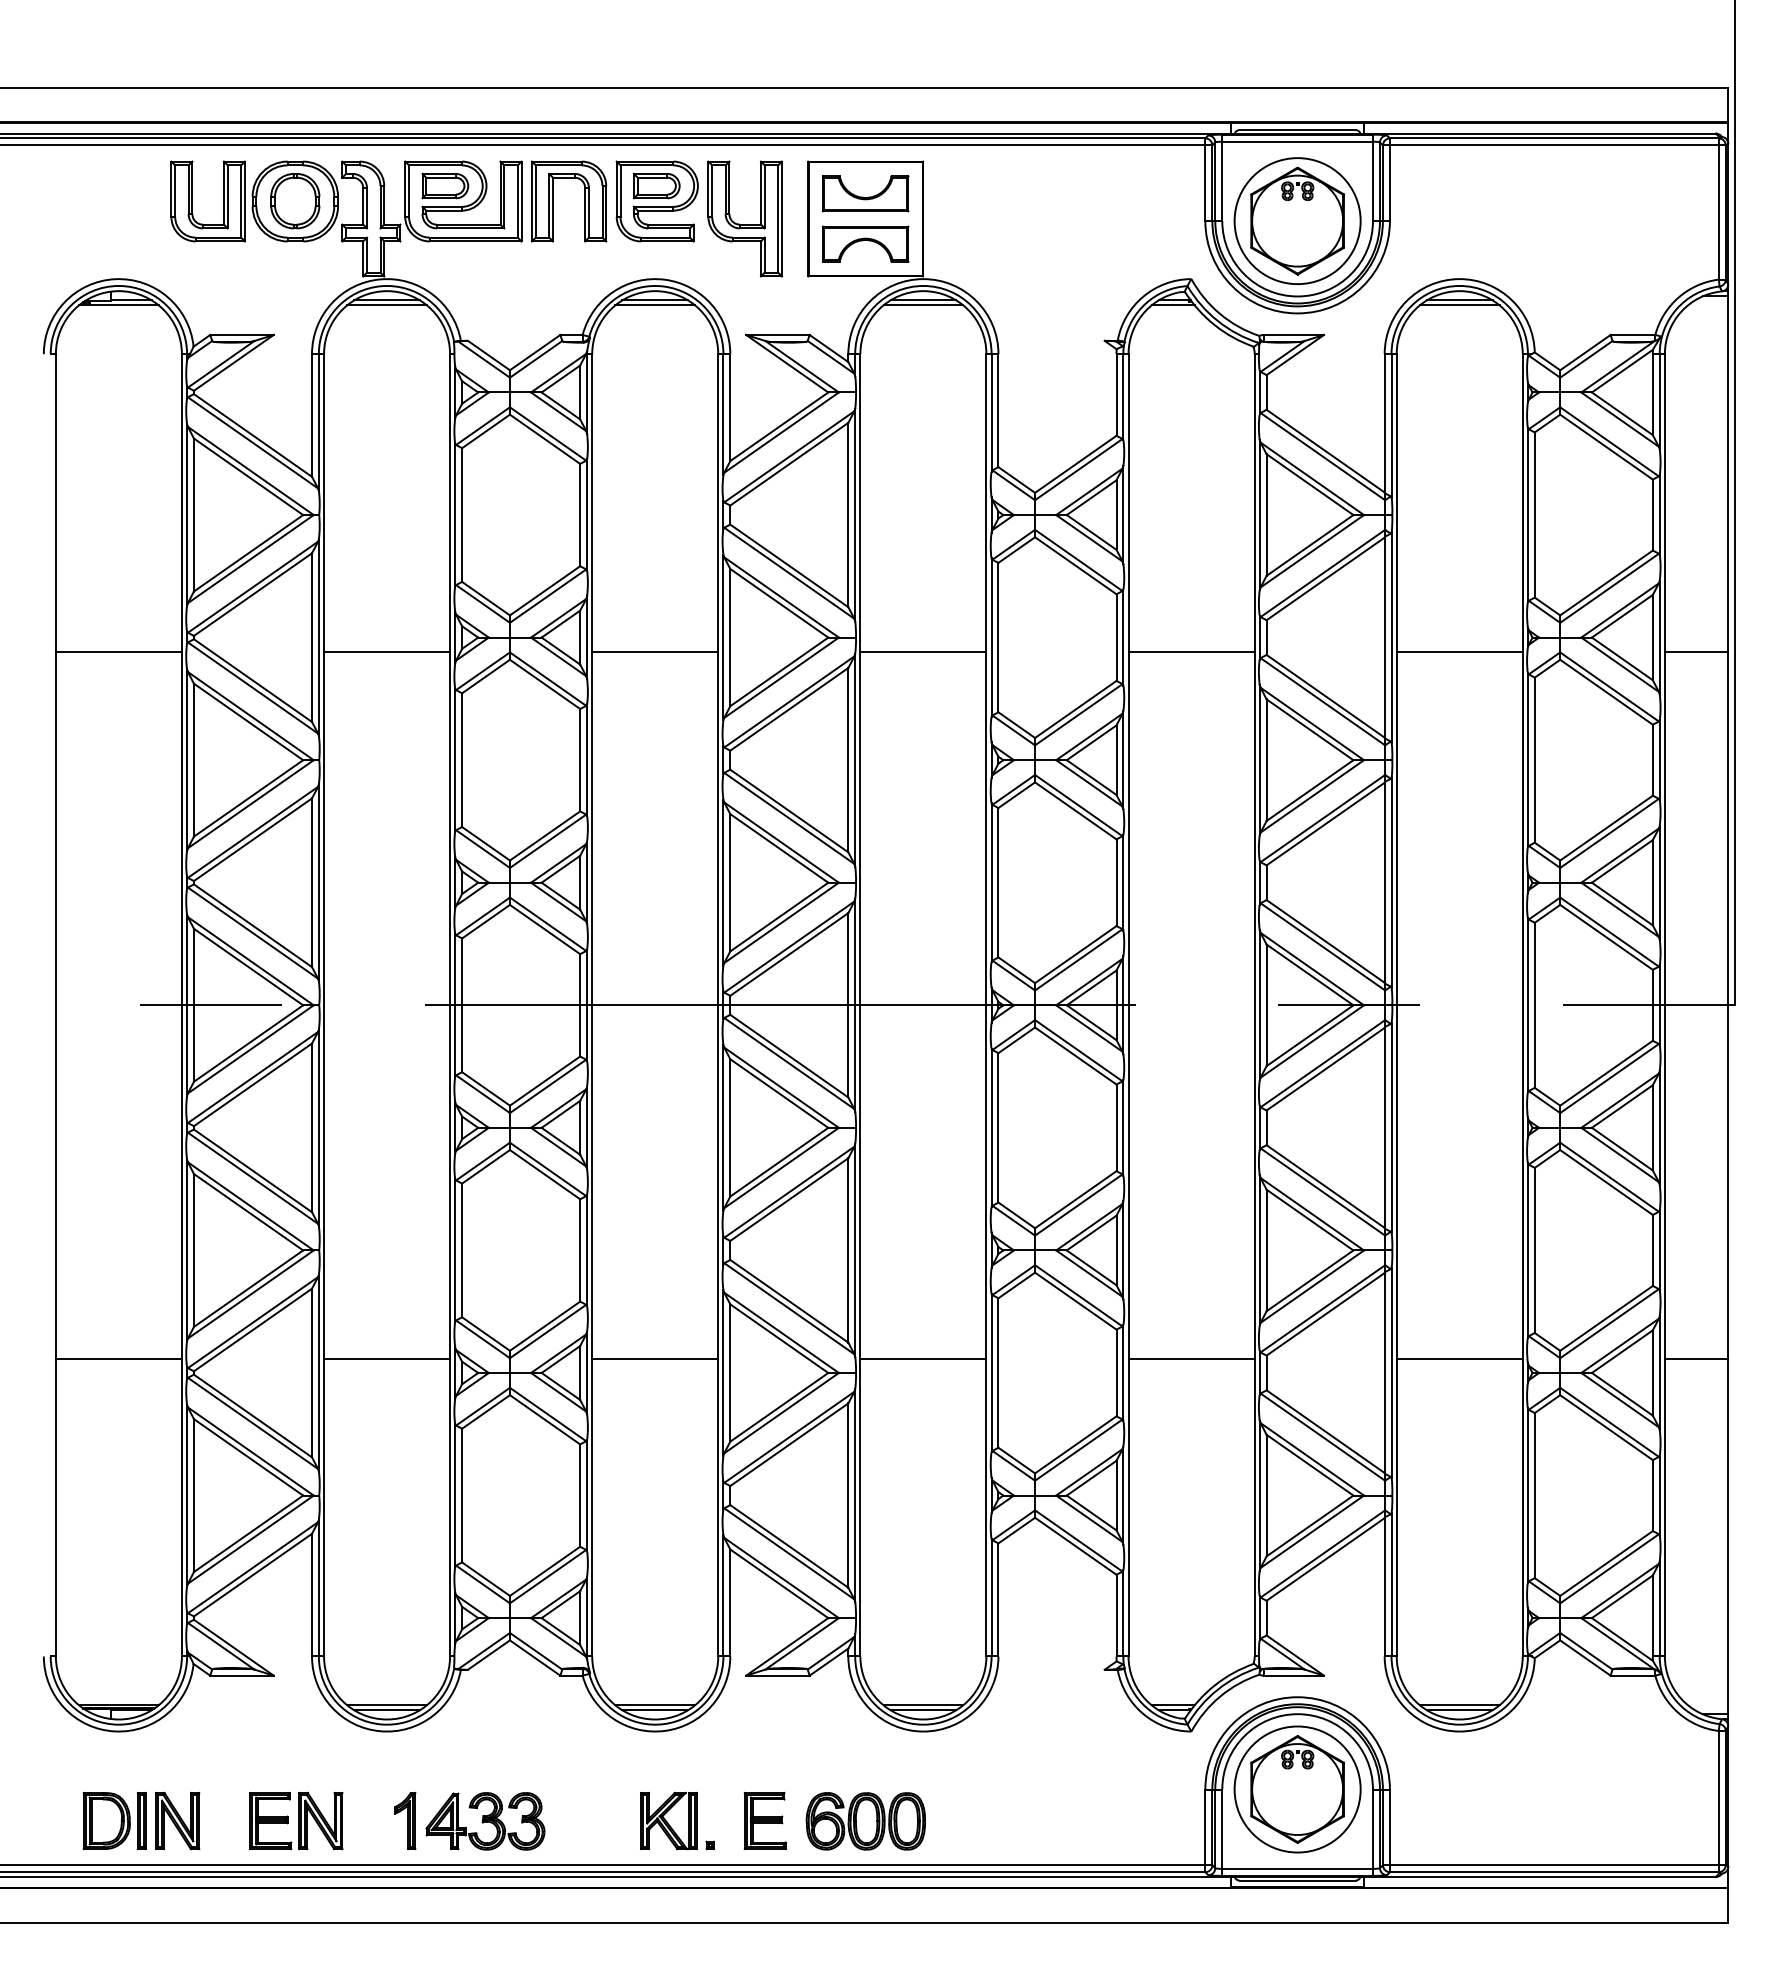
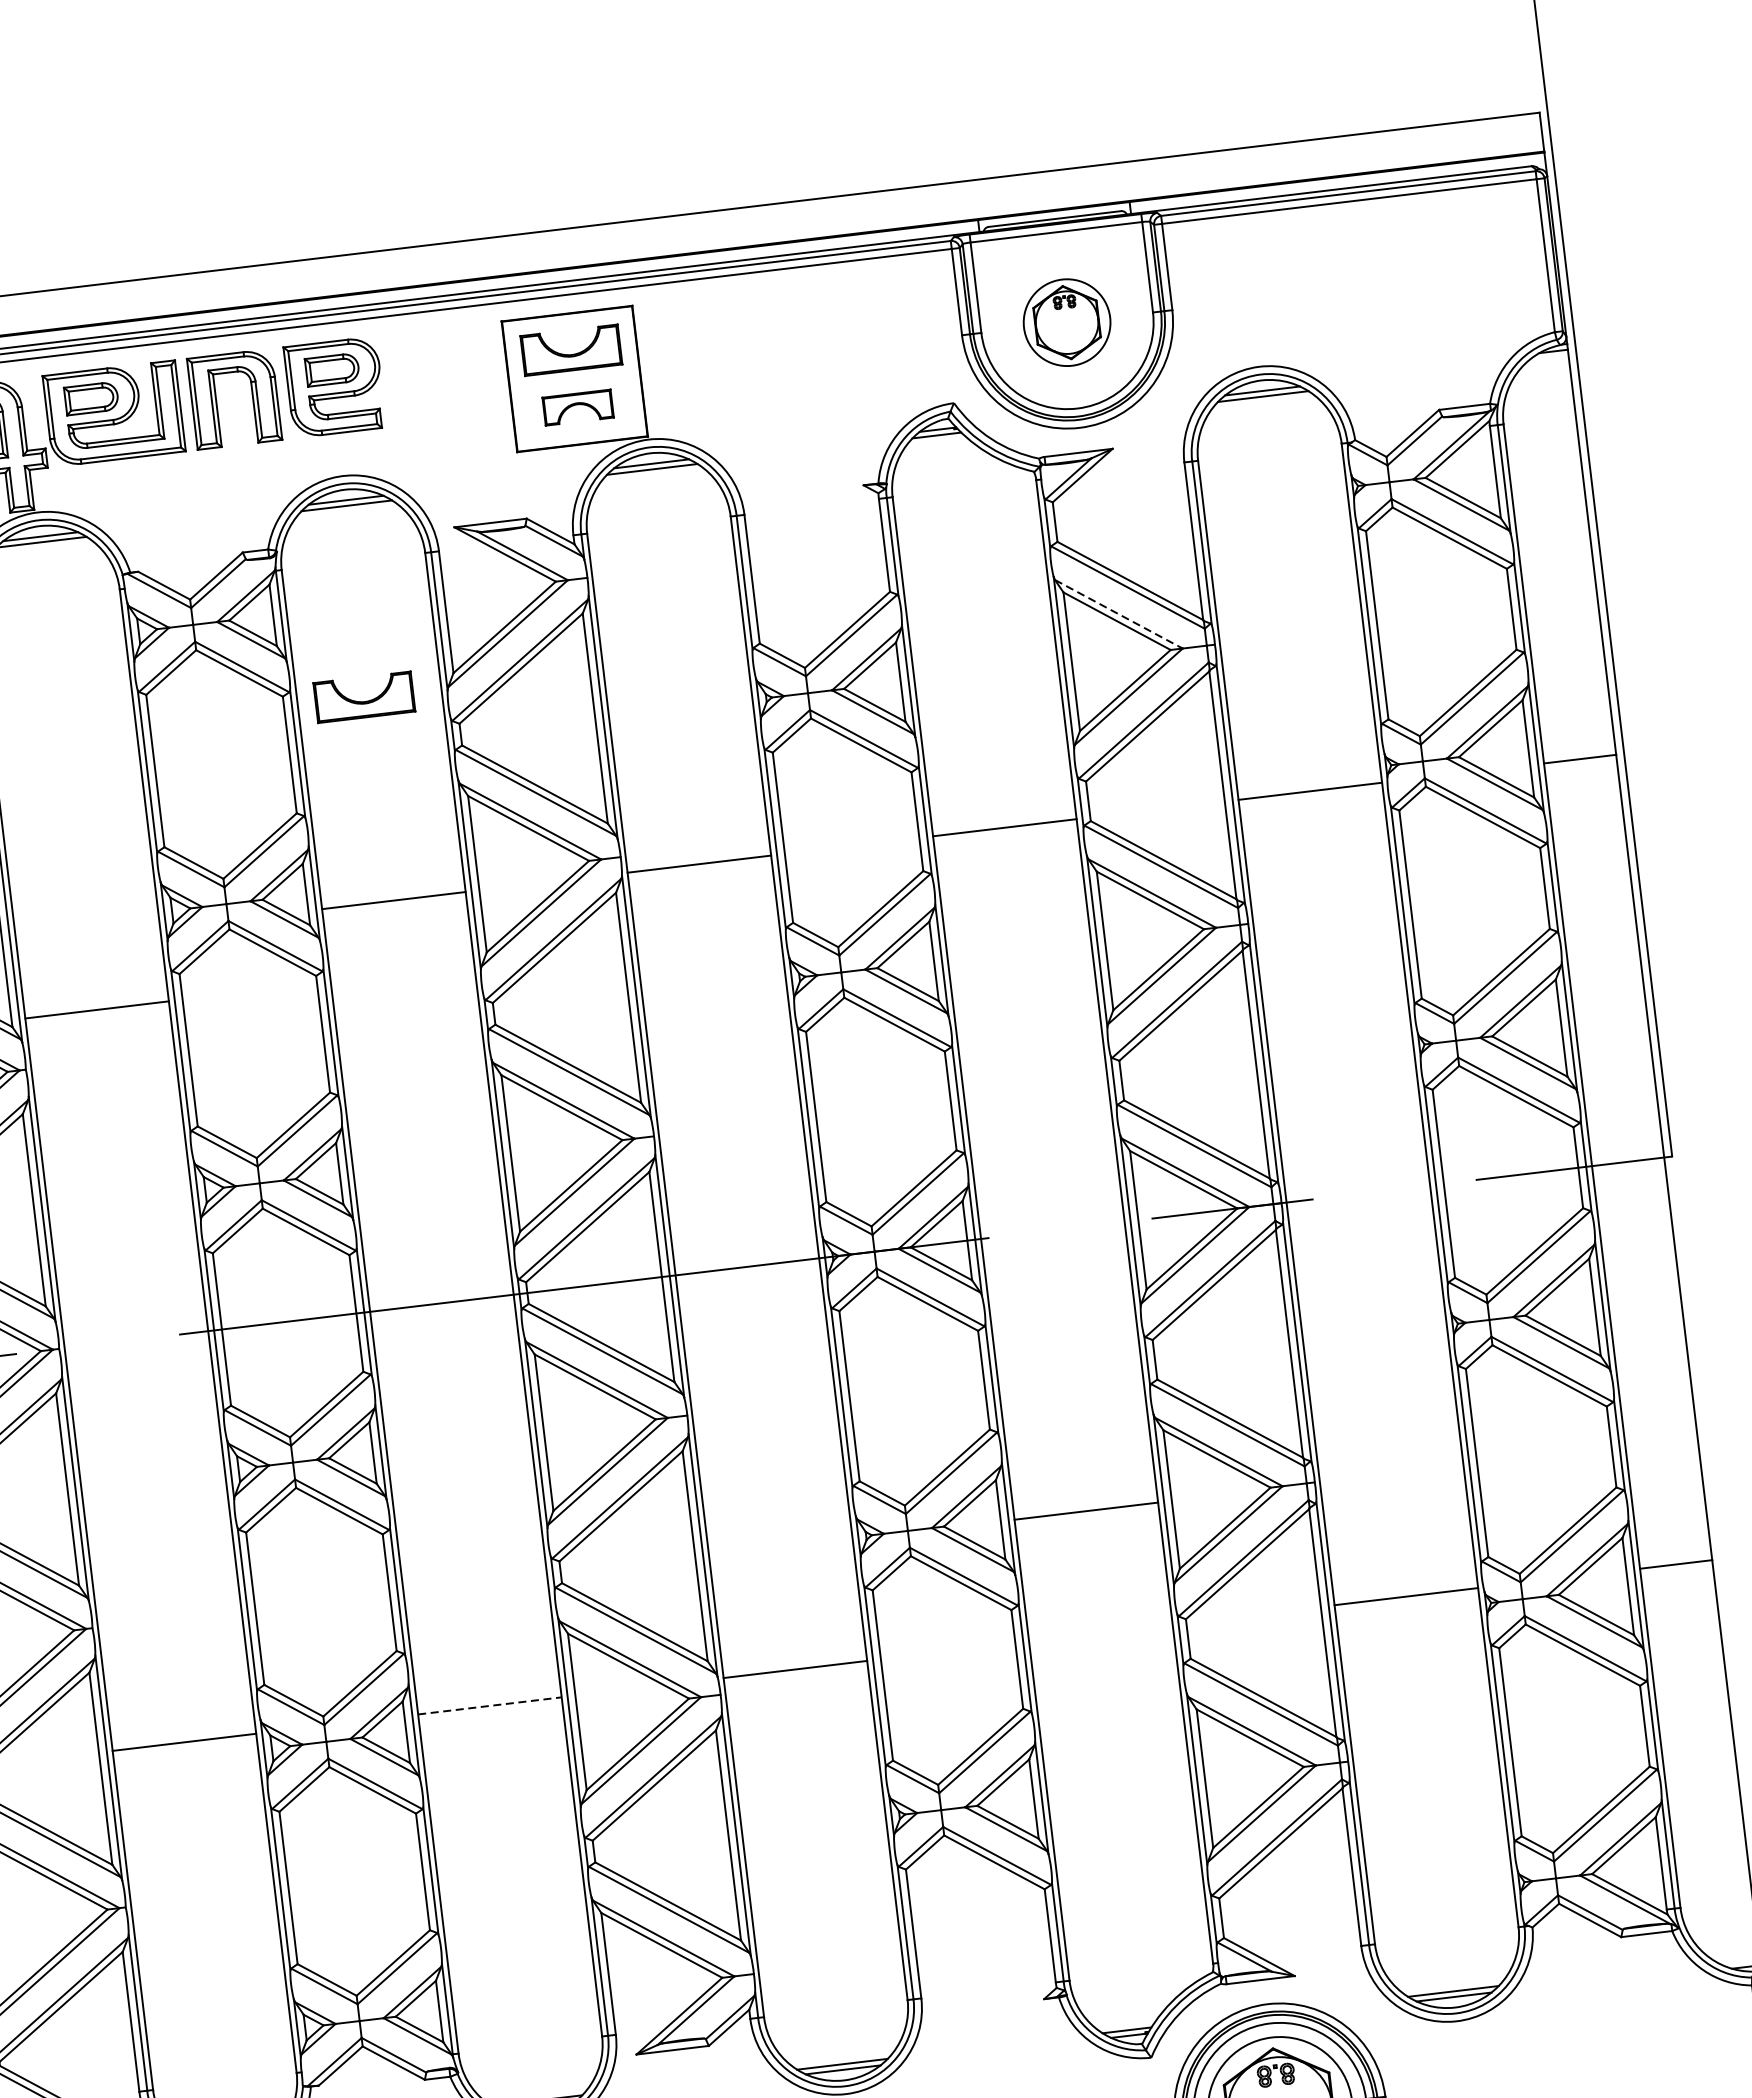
part: (744, 218) -> (436, 394), removed
part: (1297, 220) -> (1066, 322), size x0.6
part: (865, 243) -> (577, 406), size x0.7
part: (650, 472) -> (364, 696), added
line: (1312, 479) -> (1119, 615), solid -> dashed
line: (387, 651) -> (97, 1009), moved
line: (655, 1358) -> (490, 1705), solid -> dashed
line: (1191, 1358) -> (1086, 1510), moved

